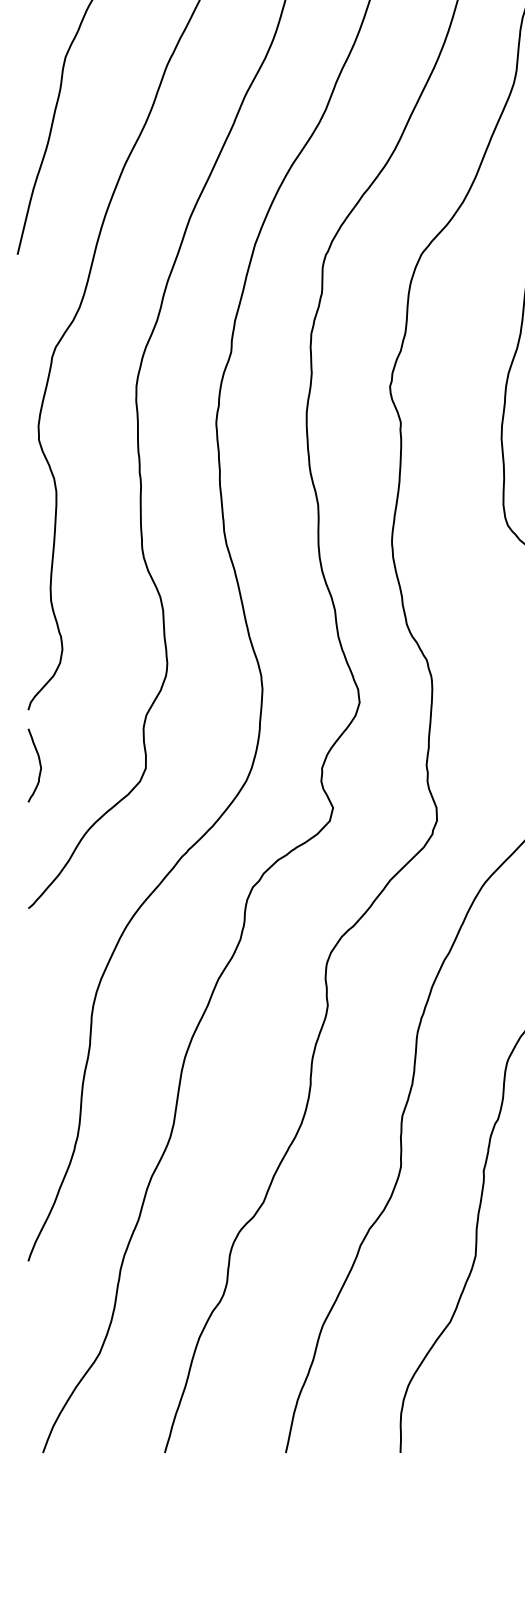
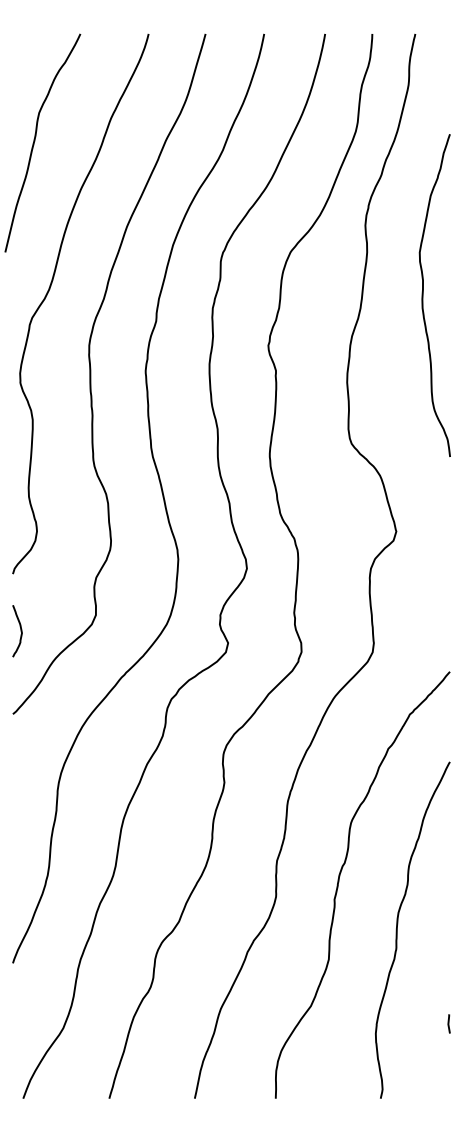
curve: (39, 765) -> (20, 631), moved

